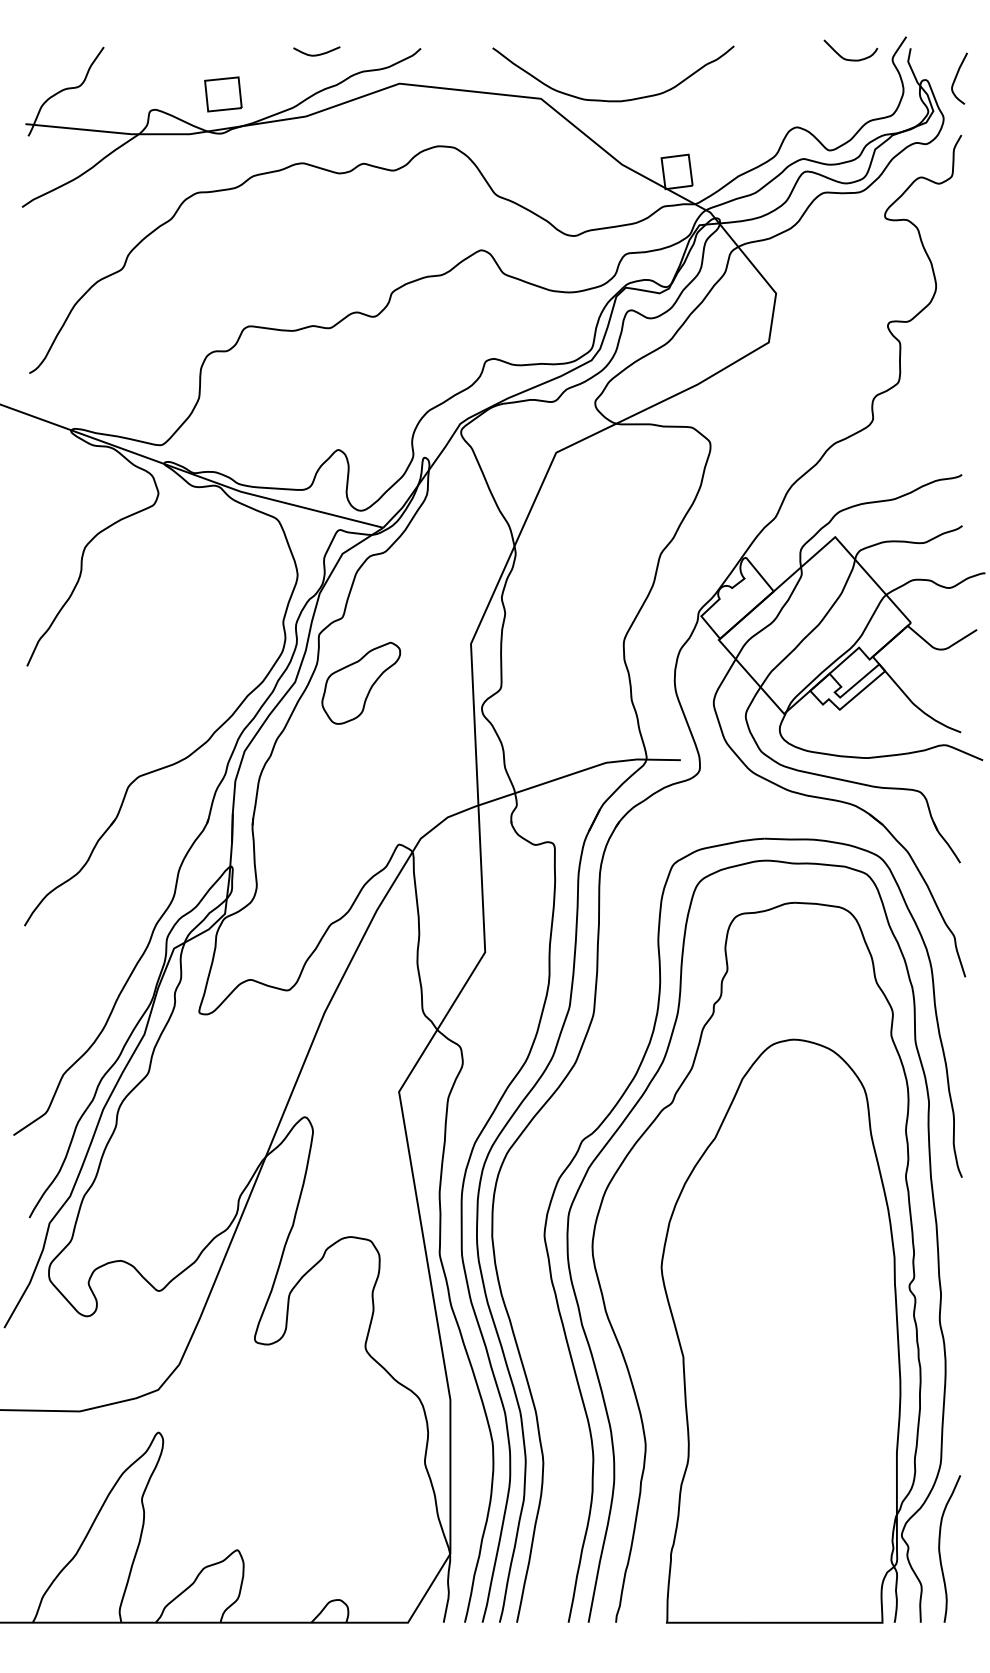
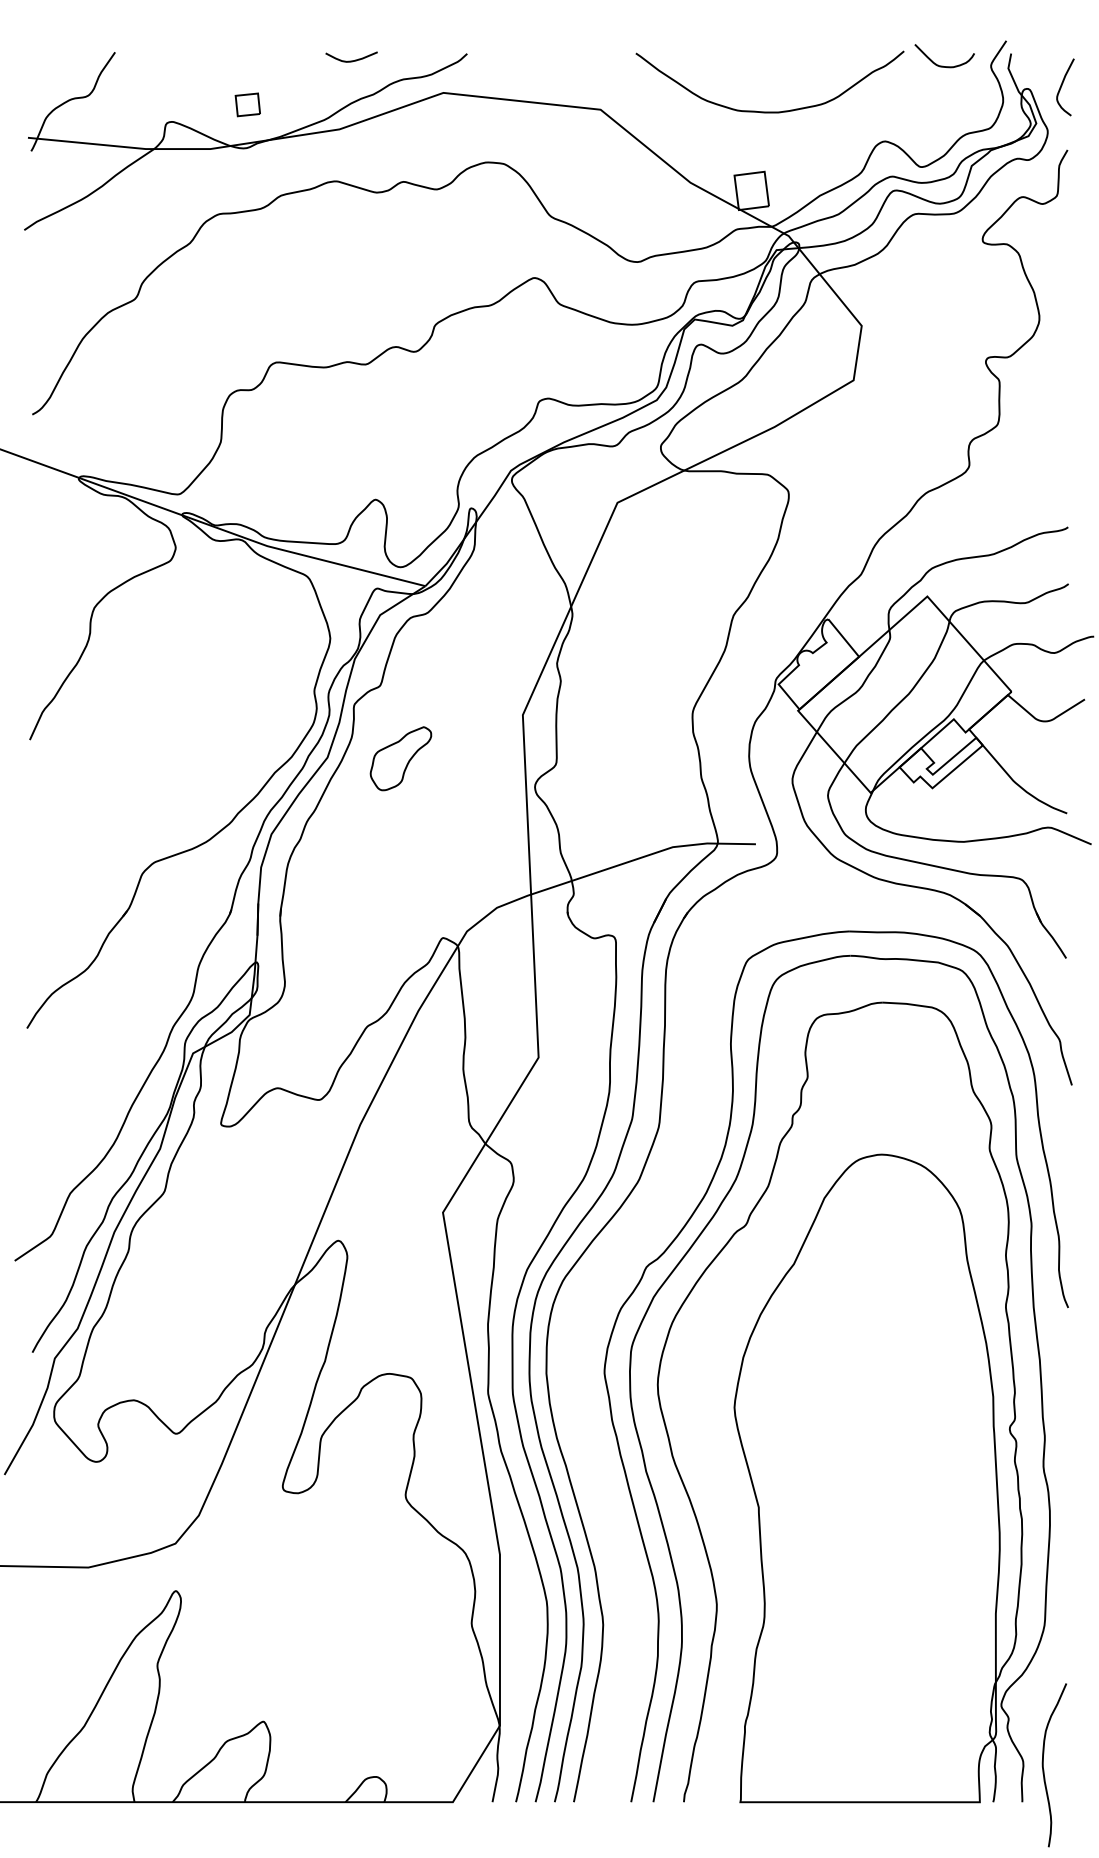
part: (223, 94) -> (247, 104), size x0.6
curve: (612, 100) -> (769, 111), moved
part: (360, 682) -> (400, 758), size x0.7
curve: (940, 1552) -> (1044, 1769), moved

